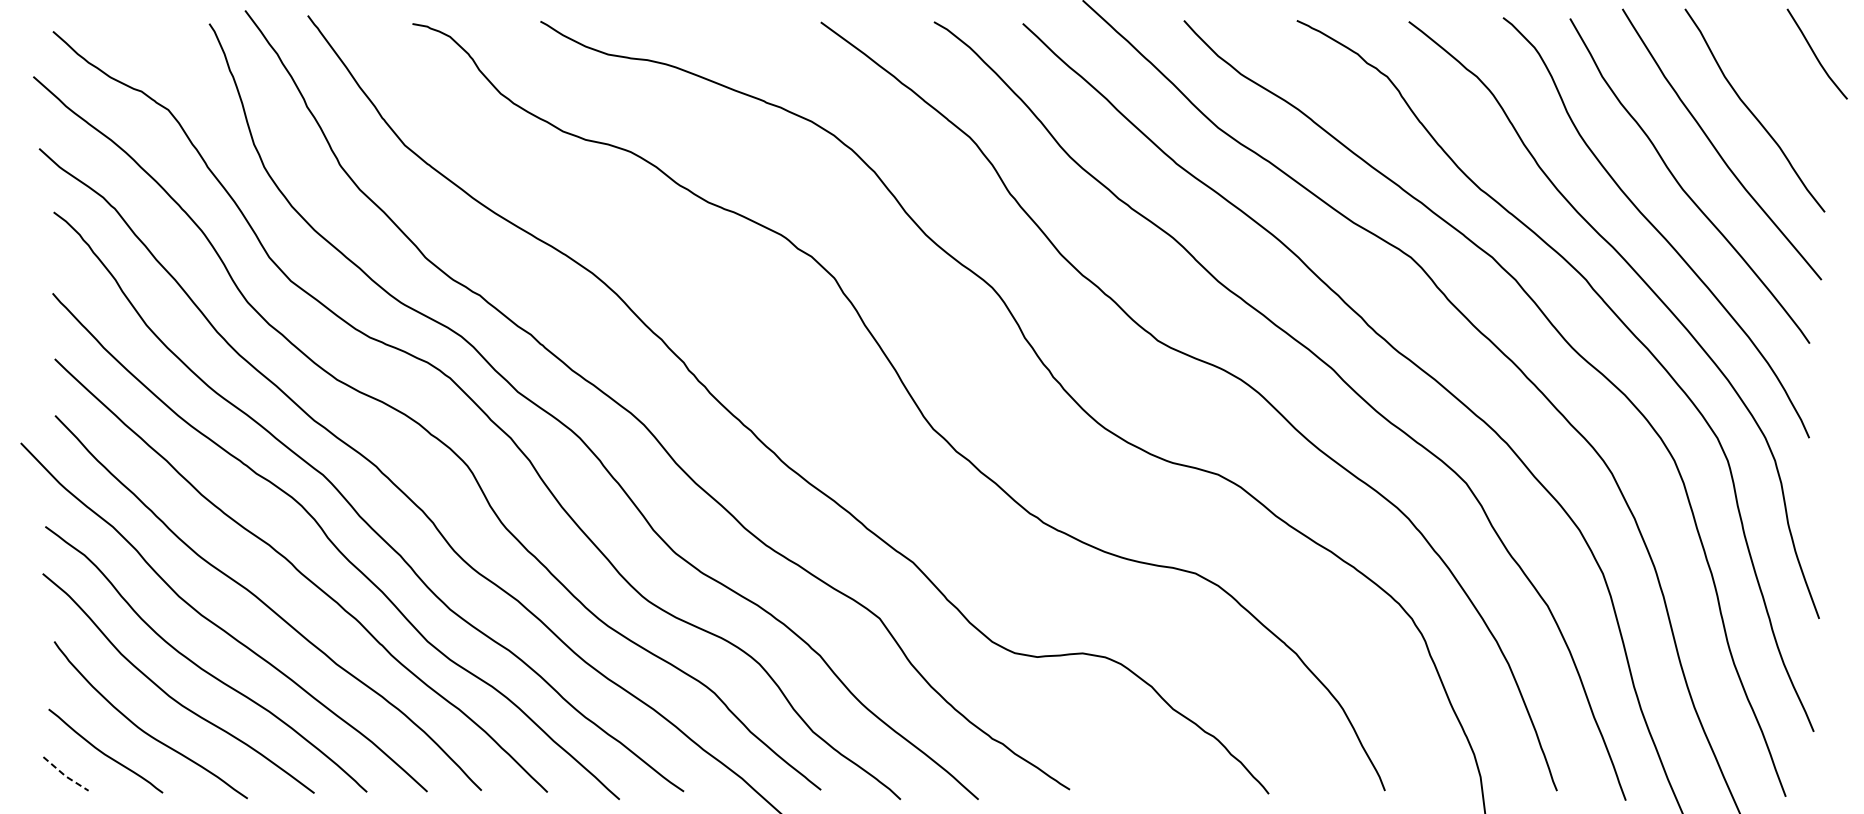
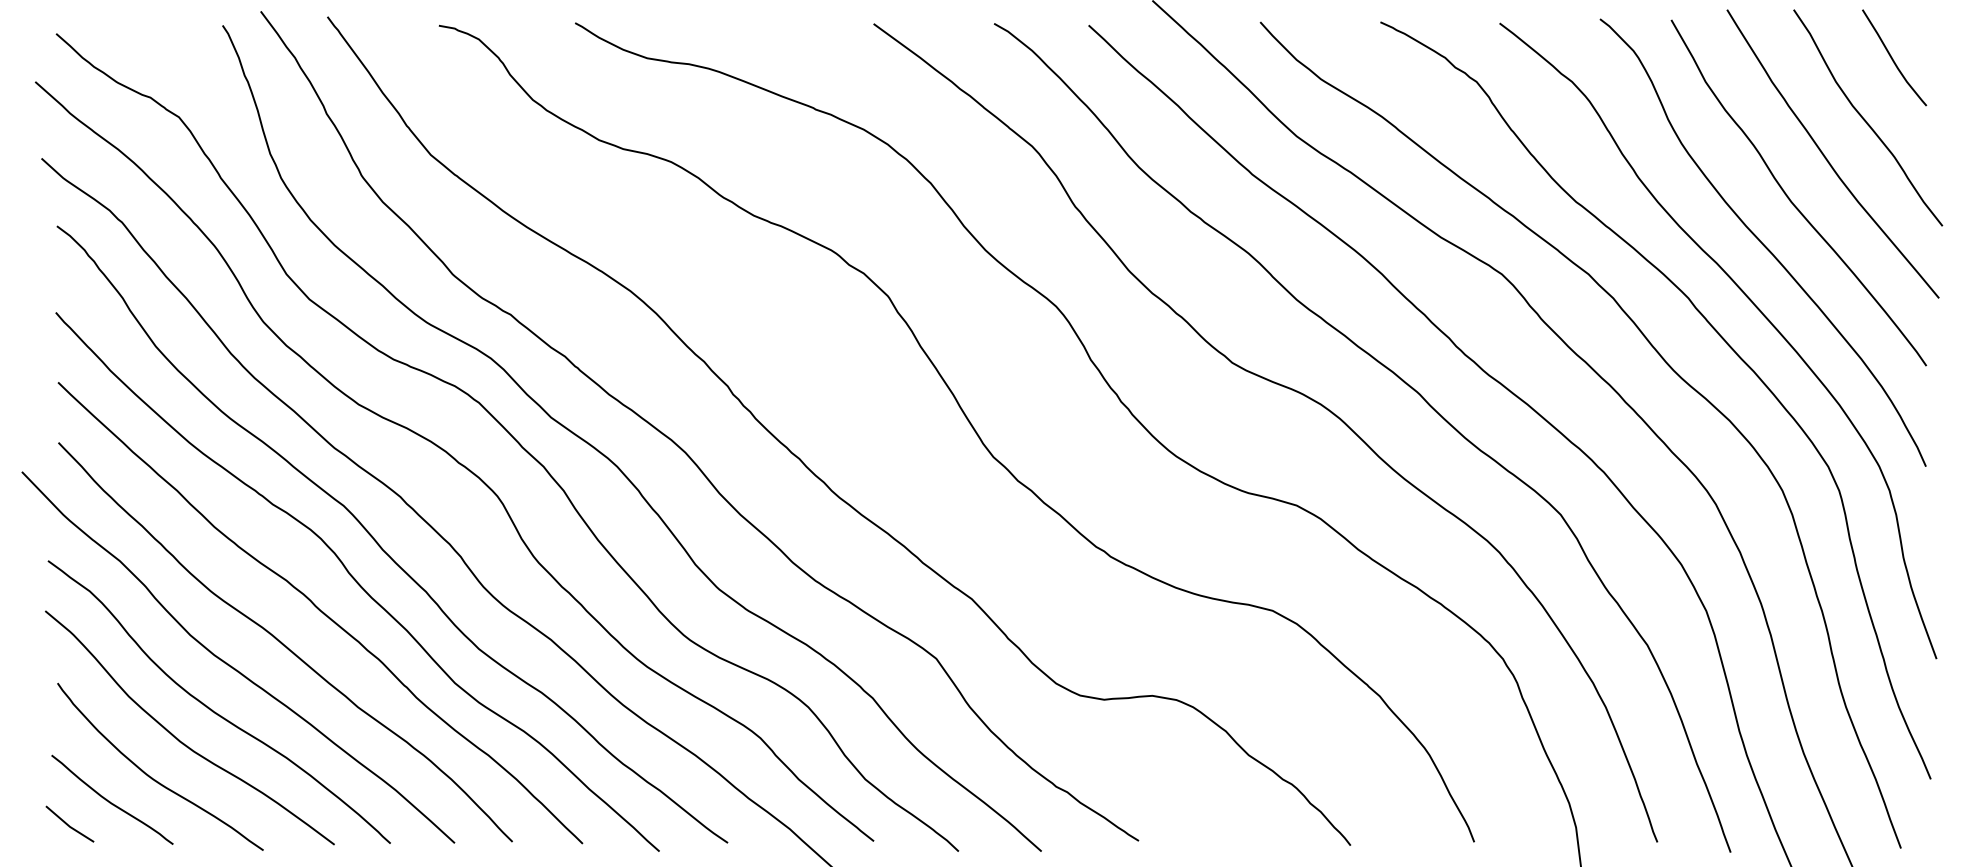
curve: (1816, 54) -> (1893, 58), moved
line: (65, 776) -> (69, 826), dashed -> solid

